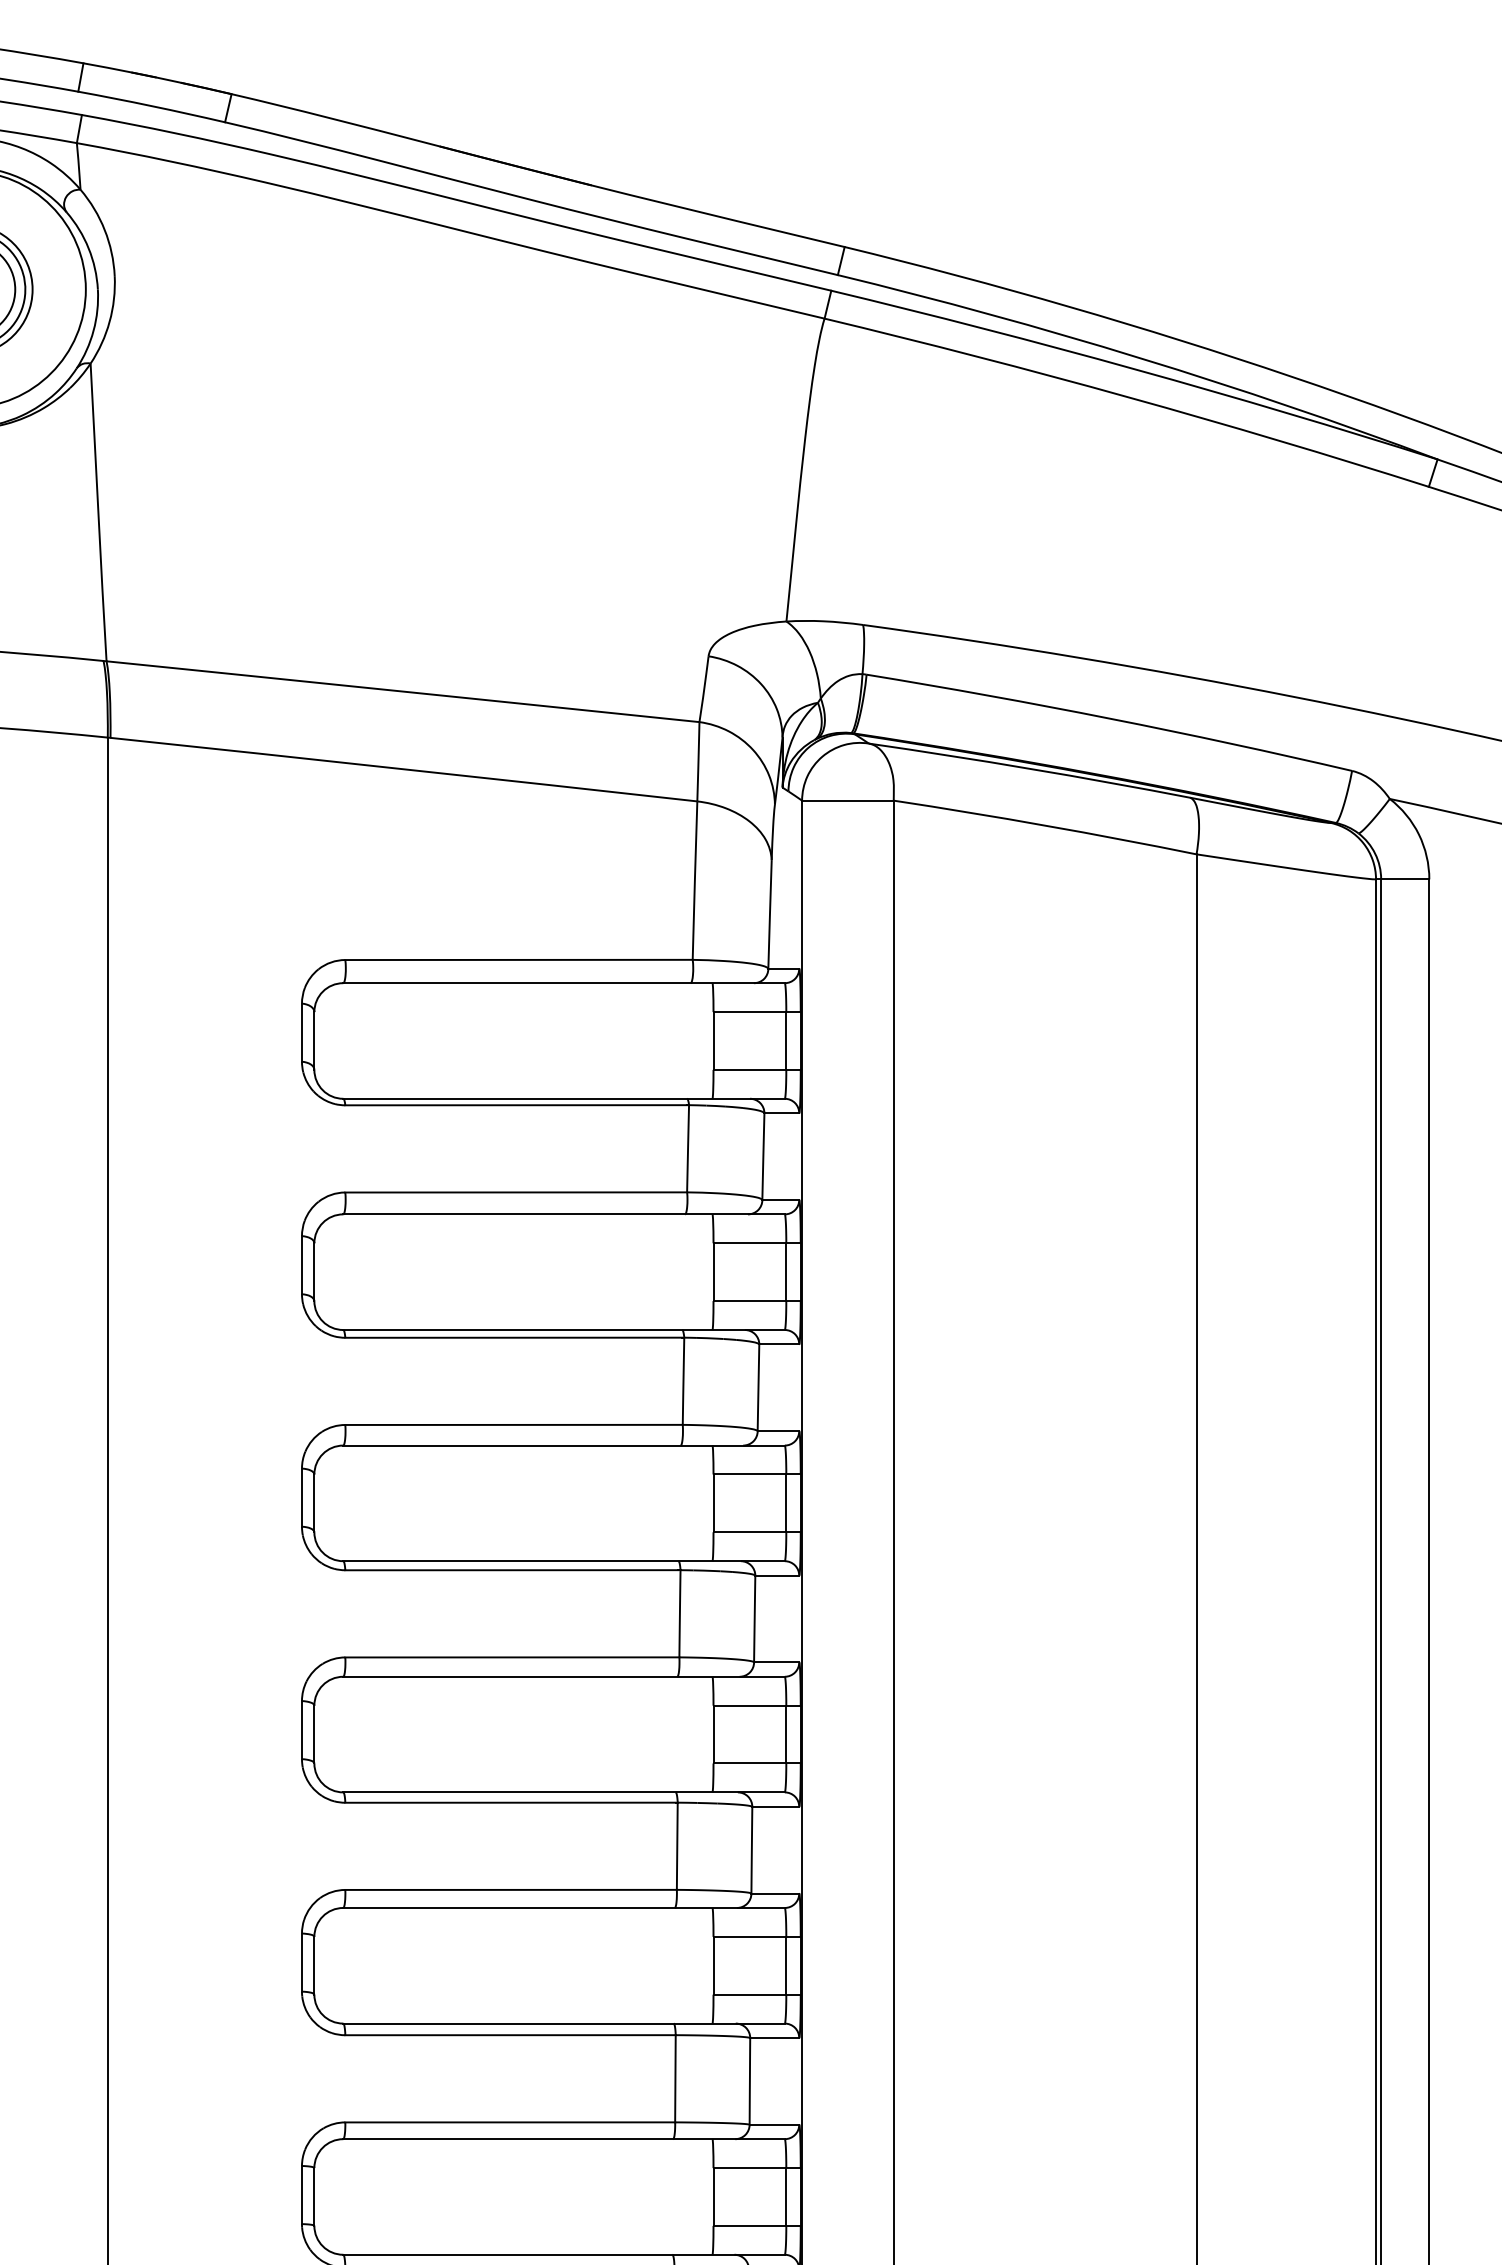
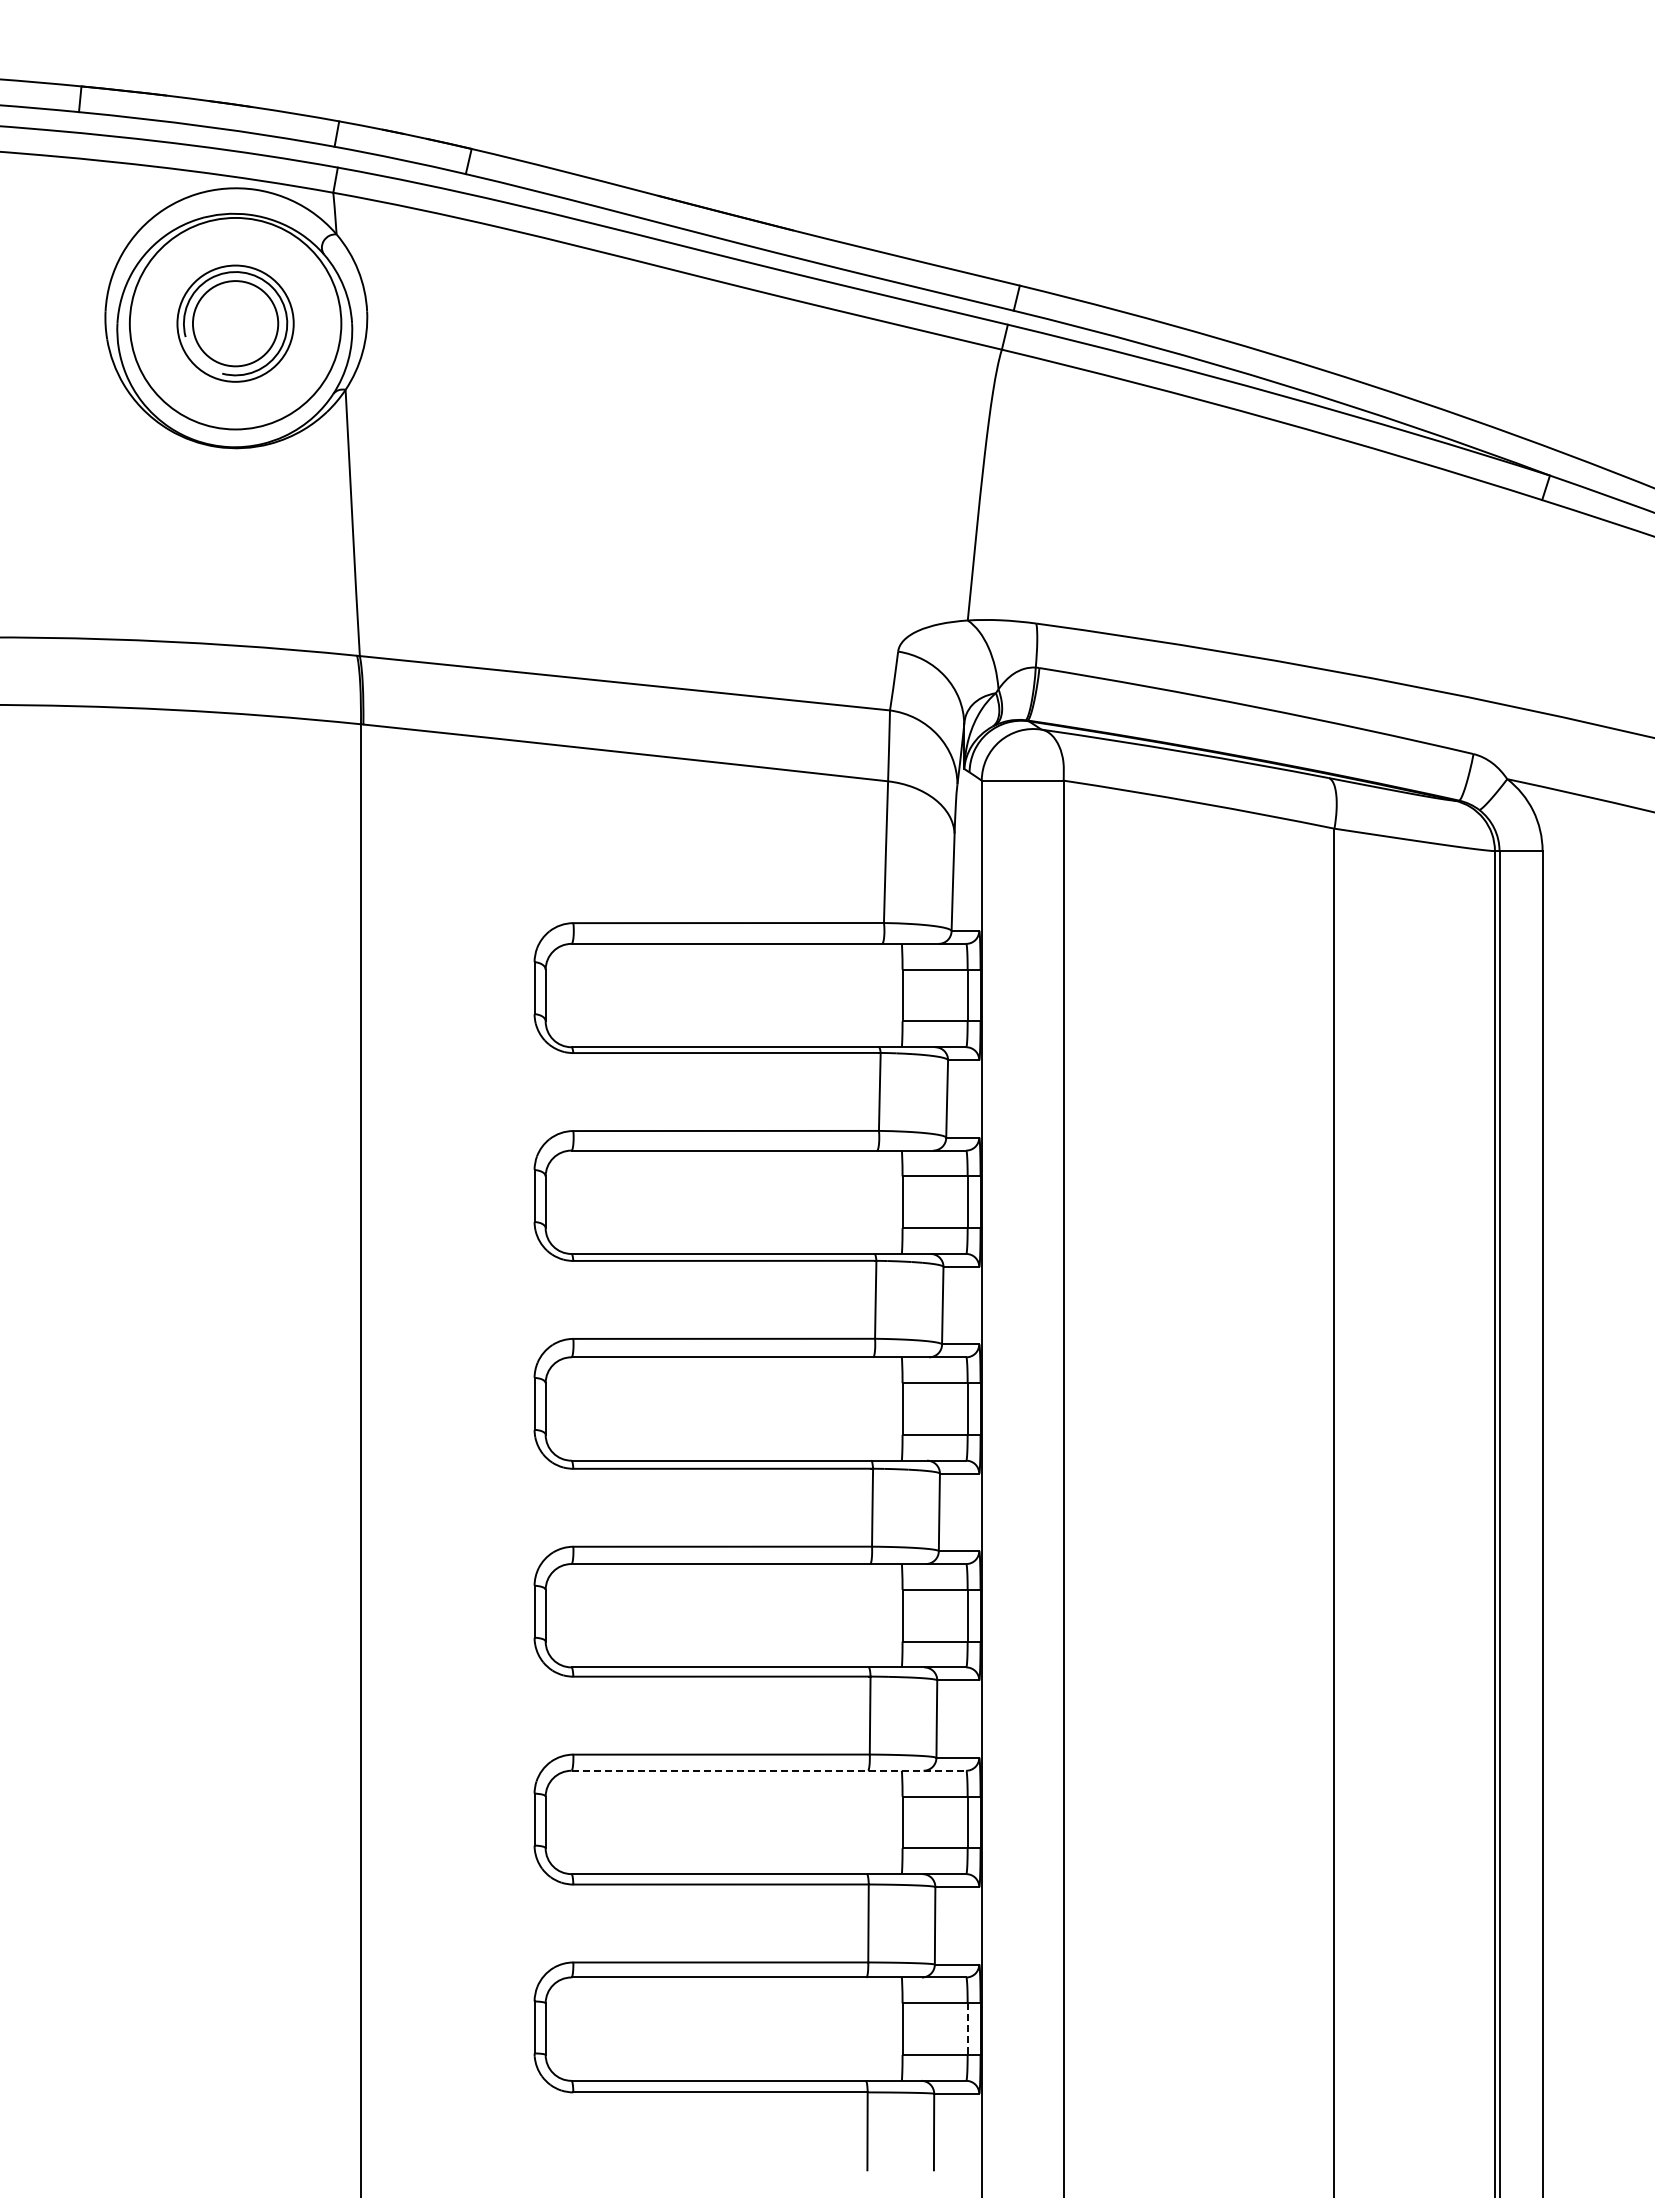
line: (564, 1907) -> (769, 1770), solid -> dashed
line: (786, 2197) -> (967, 2029), solid -> dashed

